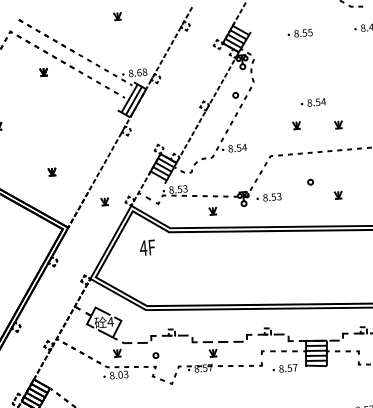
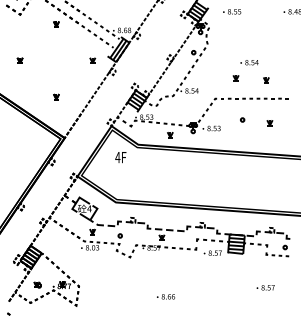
text: (300, 32) -> (232, 11), moved
part: (337, 195) -> (269, 123), moved
part: (104, 201) -> (92, 60), moved

